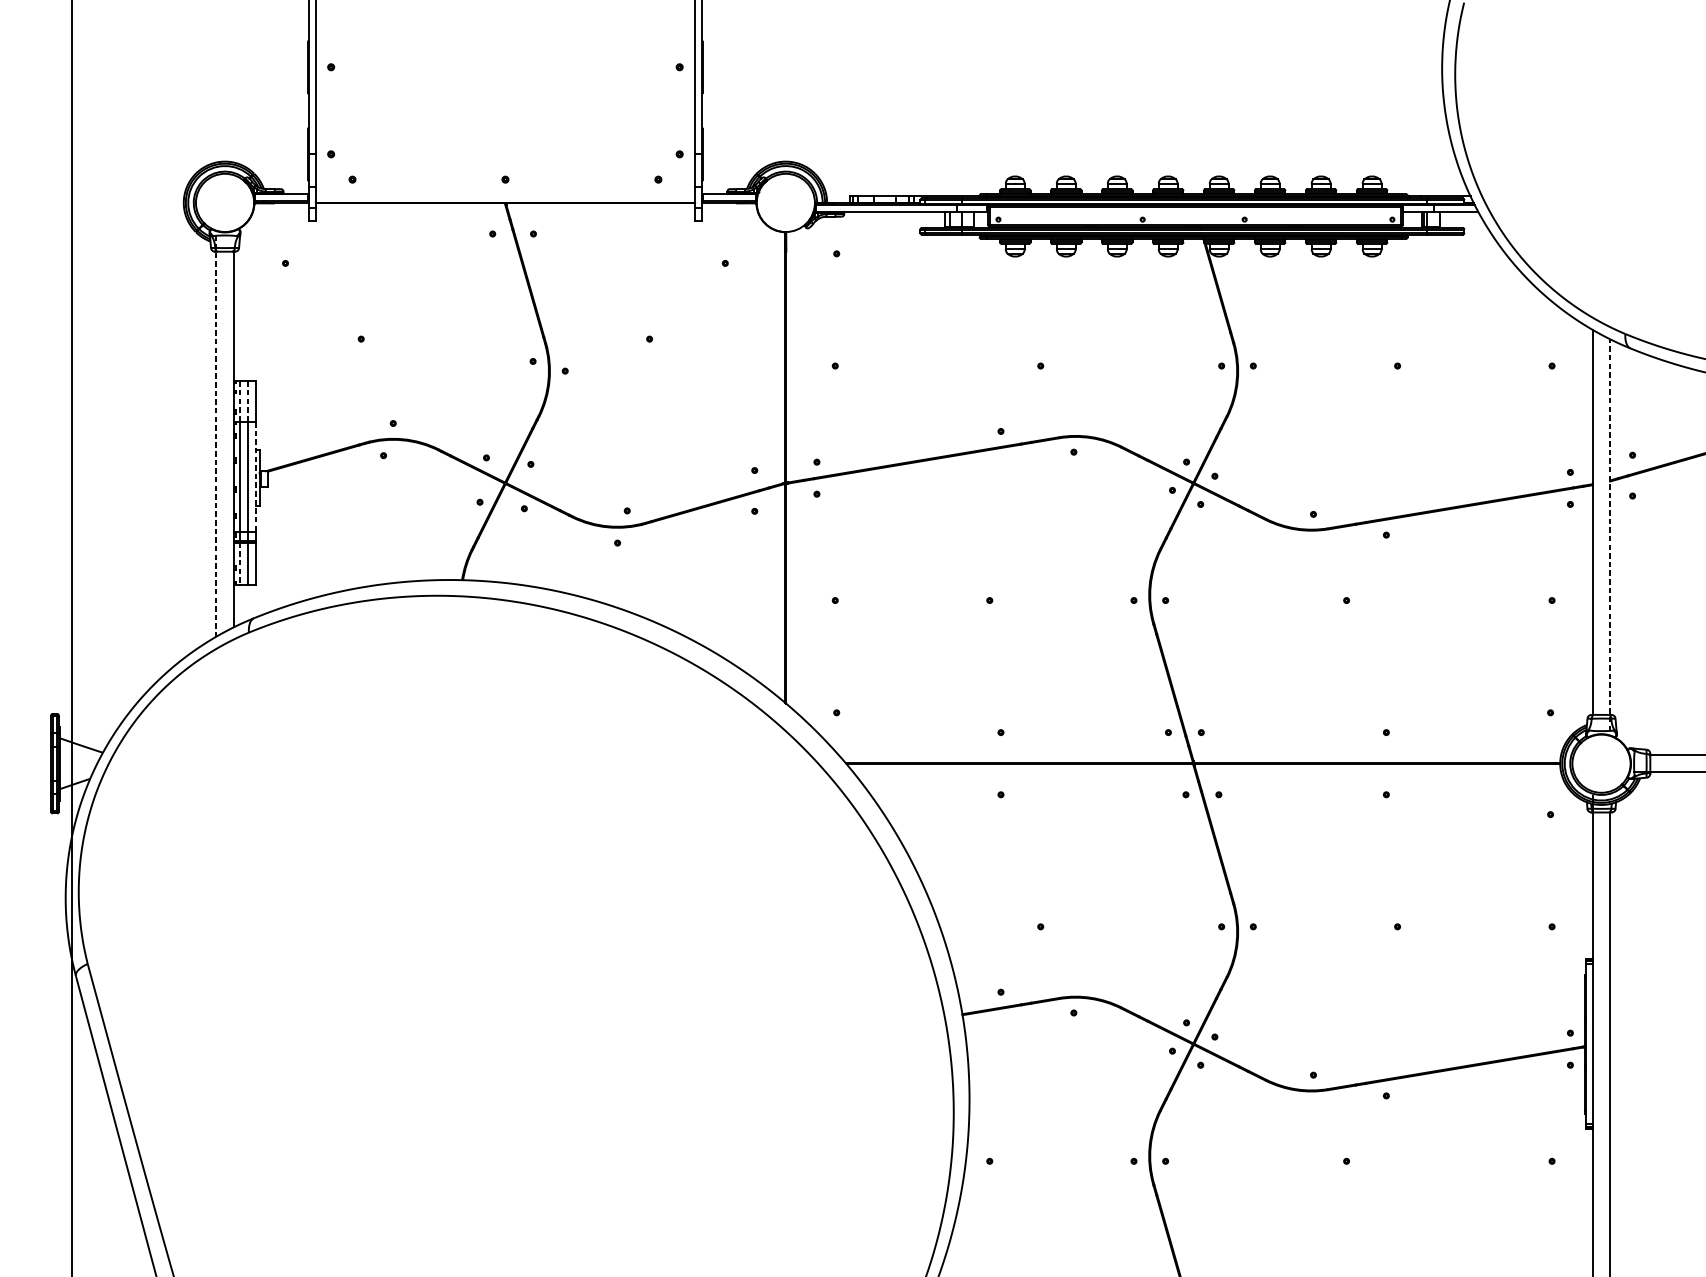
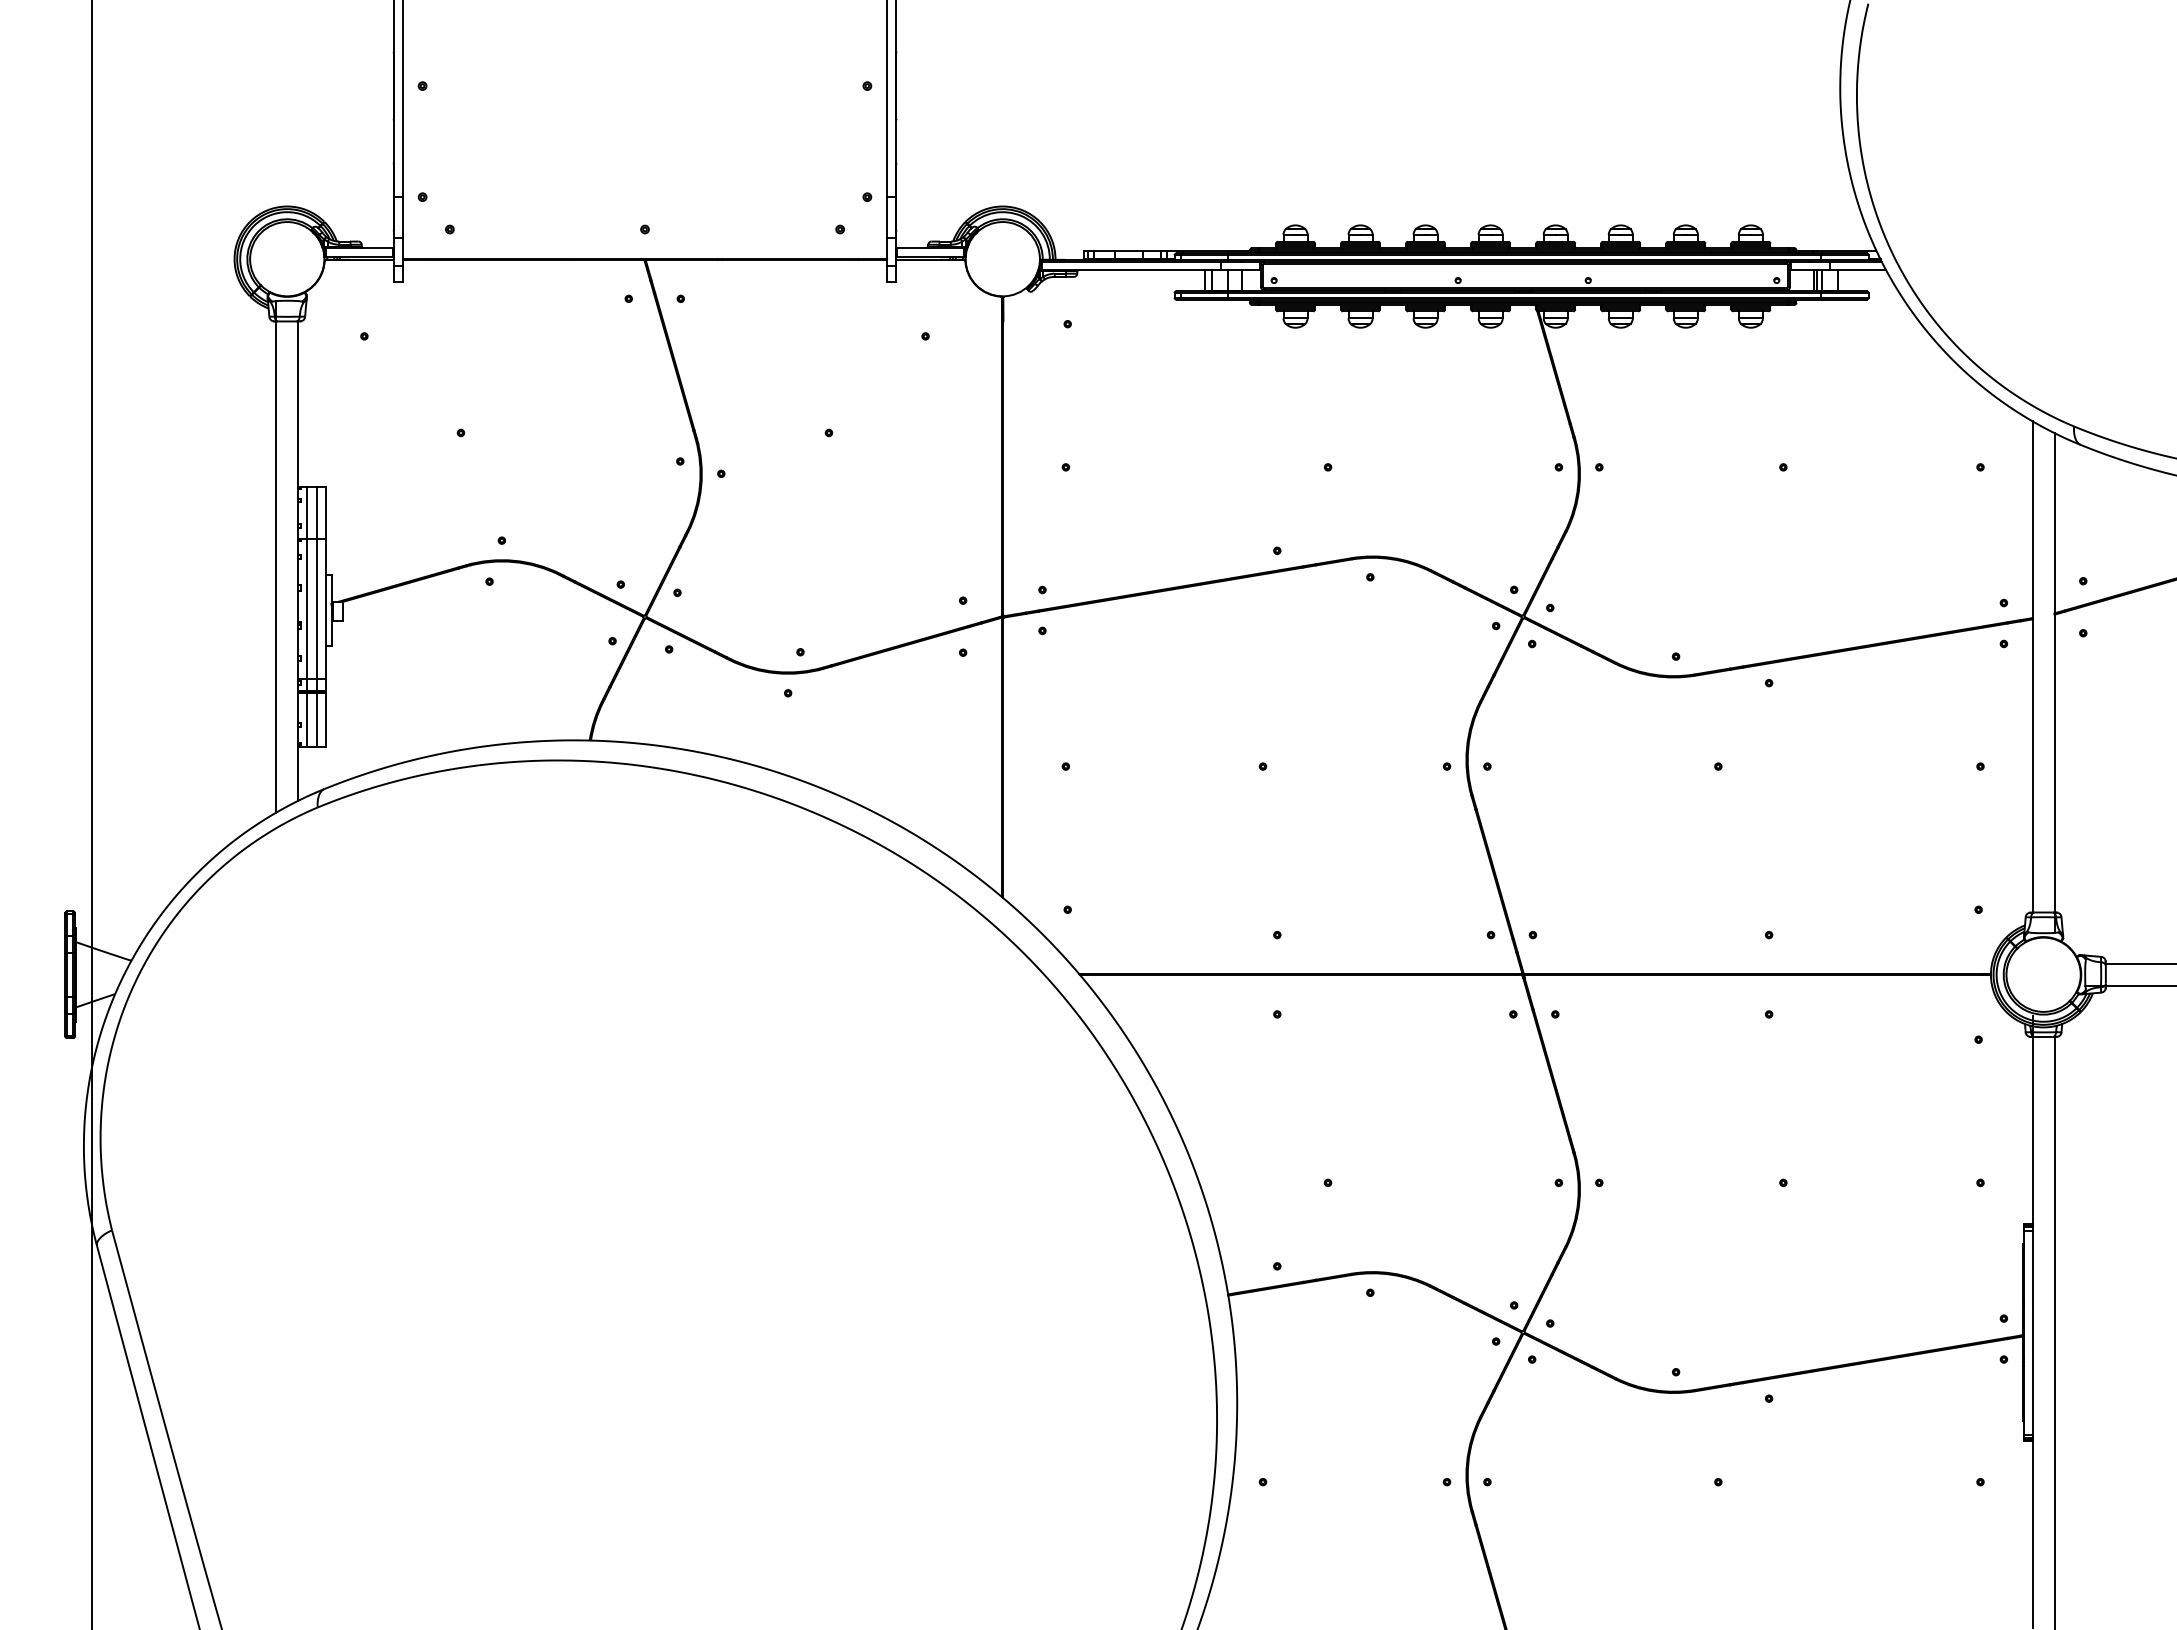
line: (240, 402) -> (306, 513), dashed -> solid
line: (247, 402) -> (316, 513), dashed -> solid
line: (216, 435) -> (276, 556), dashed -> solid
line: (255, 476) -> (326, 608), dashed -> solid
line: (1610, 535) -> (2054, 683), dashed -> solid
line: (240, 564) -> (306, 720), dashed -> solid

